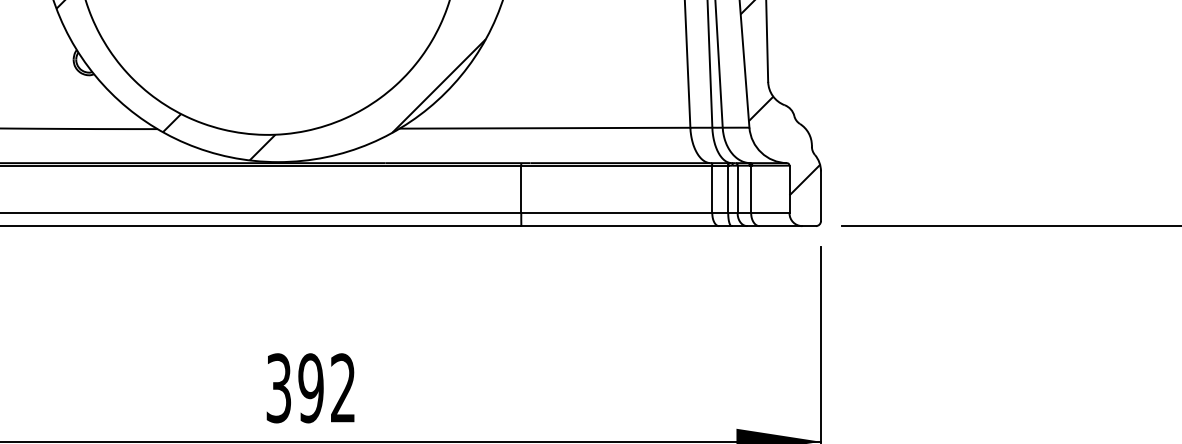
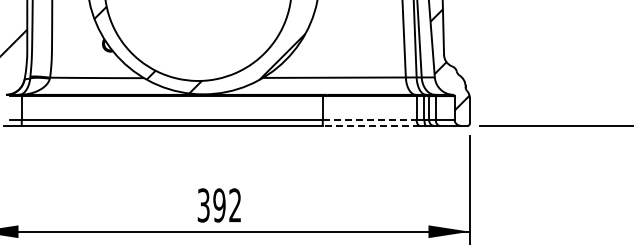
line: (616, 213) -> (369, 119), solid -> dashed
line: (620, 225) -> (371, 125), solid -> dashed

